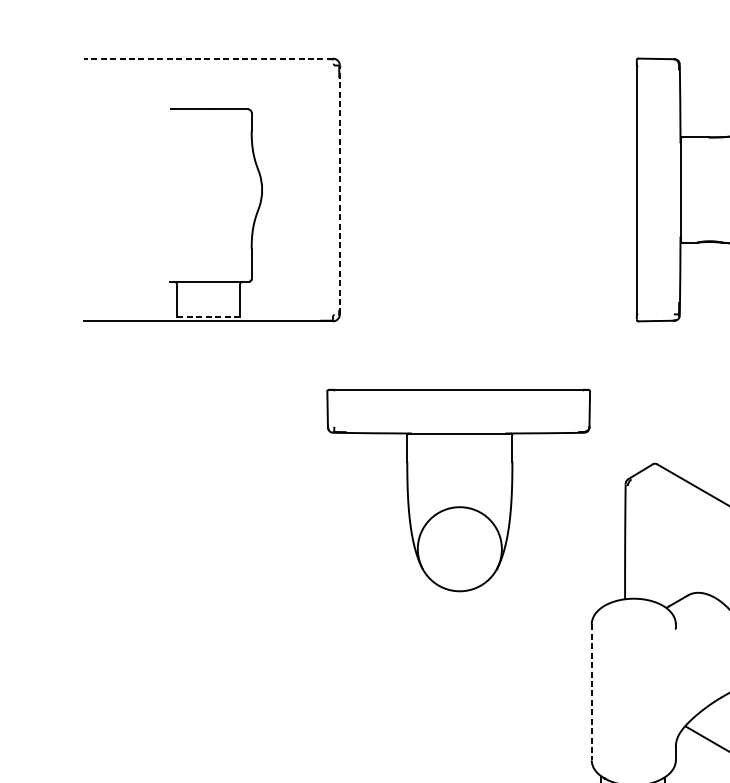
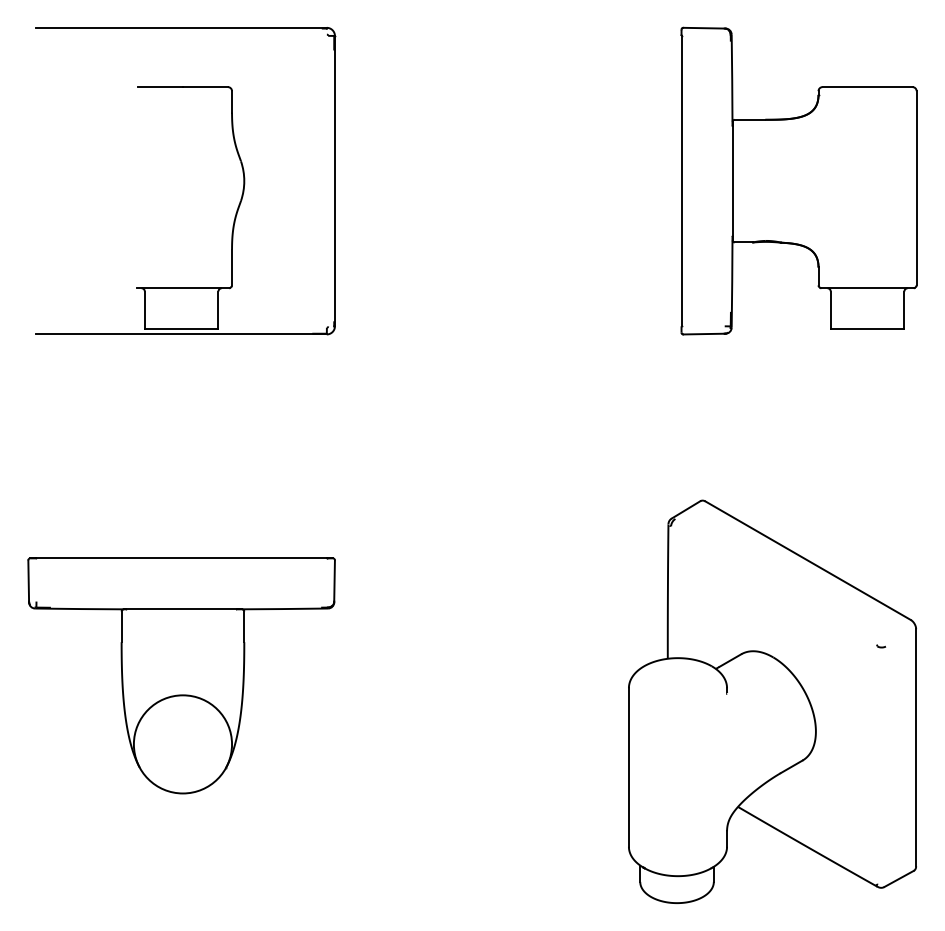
line: (208, 58) -> (181, 27), dashed -> solid
line: (339, 189) -> (334, 180), dashed -> solid
line: (208, 317) -> (181, 329), dashed -> solid
part: (458, 490) -> (181, 675), moved
line: (591, 692) -> (628, 767), dashed -> solid

